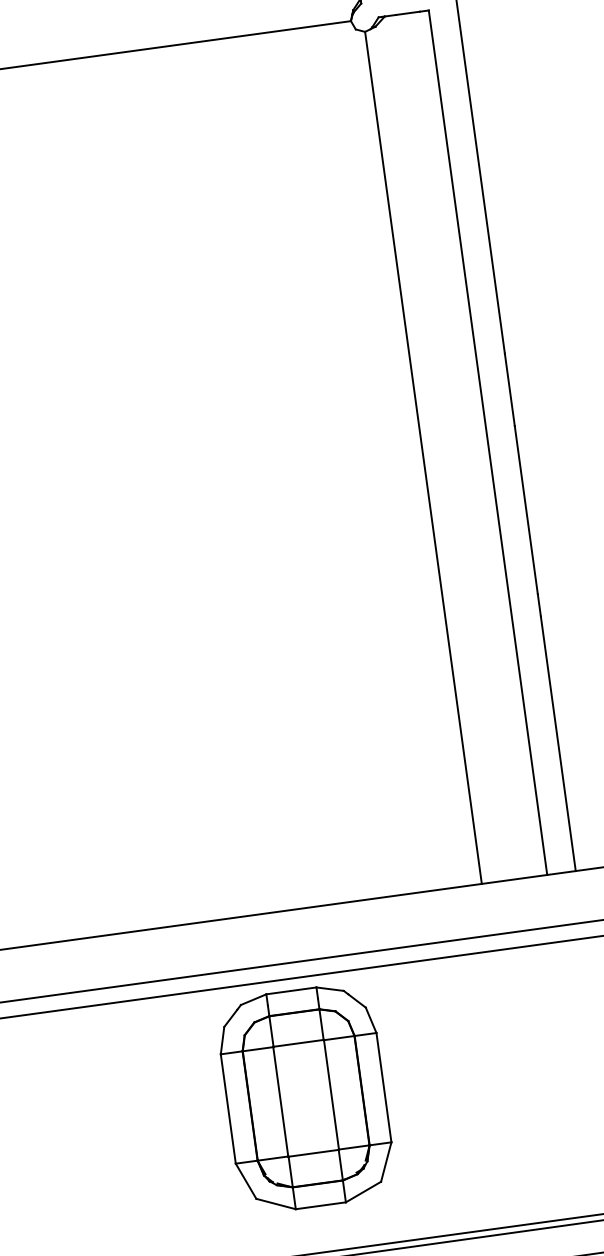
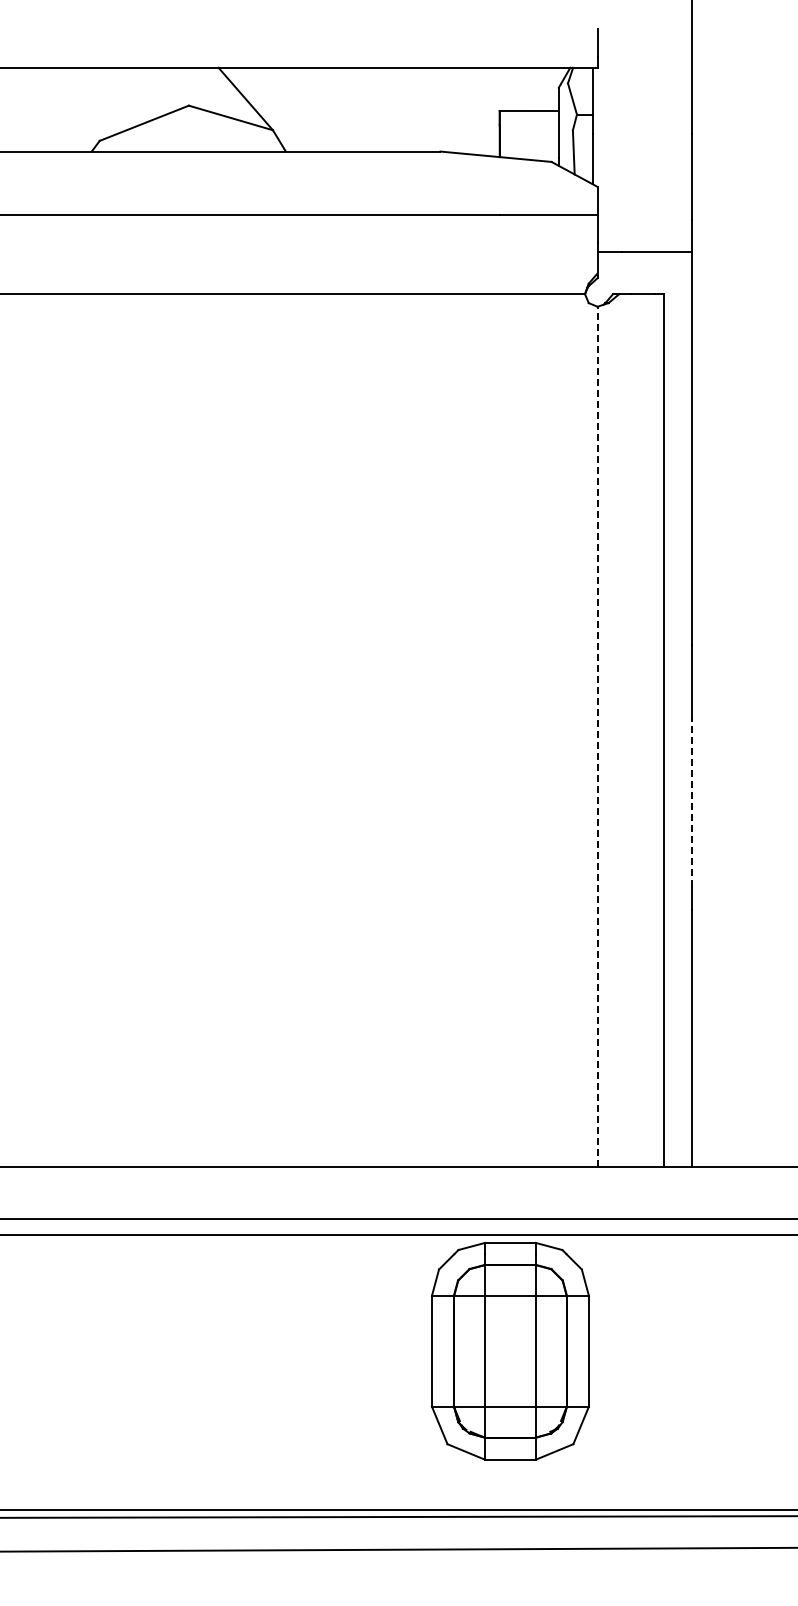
line: (423, 457) -> (597, 736), solid -> dashed
line: (526, 510) -> (692, 802), solid -> dashed
part: (305, 1097) -> (509, 1350), moved

